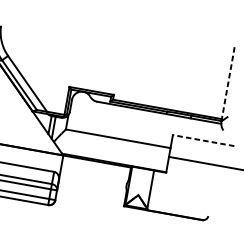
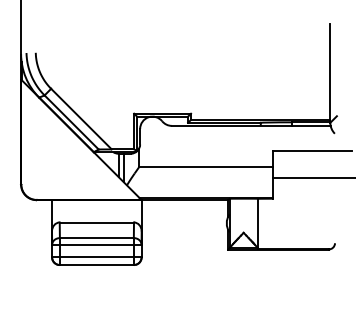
line: (228, 82) -> (330, 72), dashed -> solid
line: (203, 140) -> (312, 150), dashed -> solid

